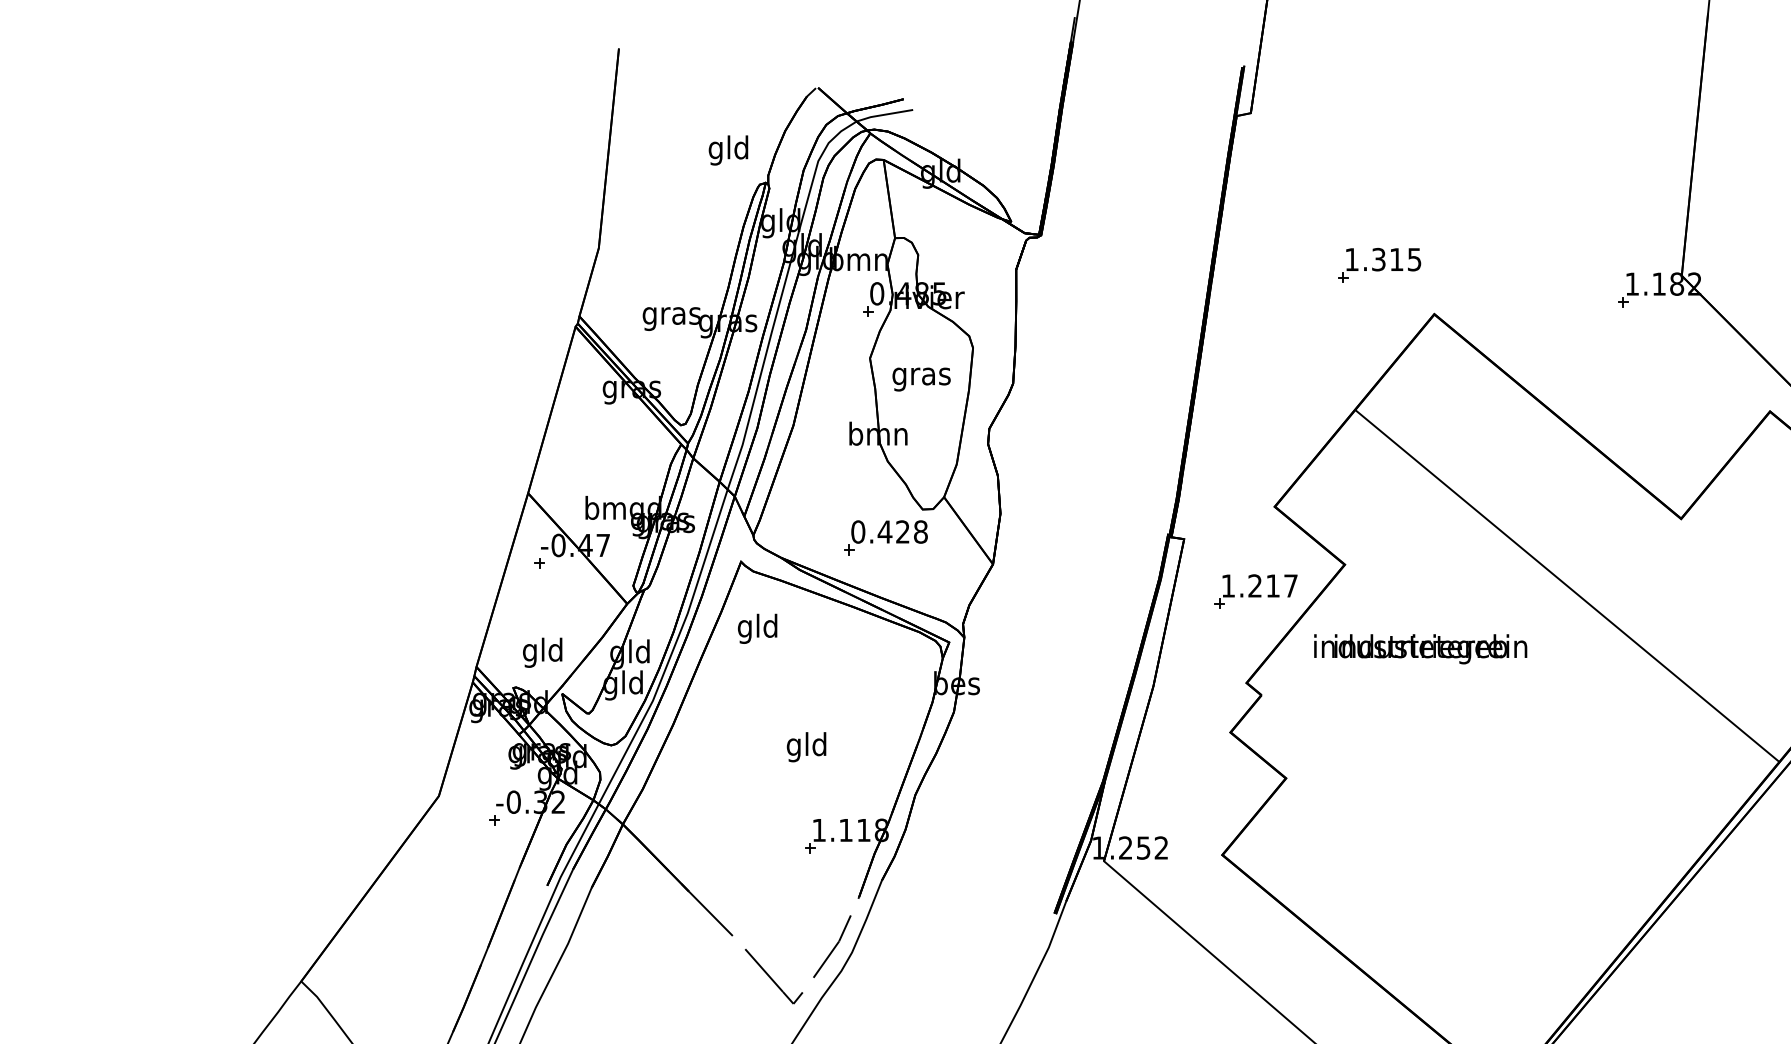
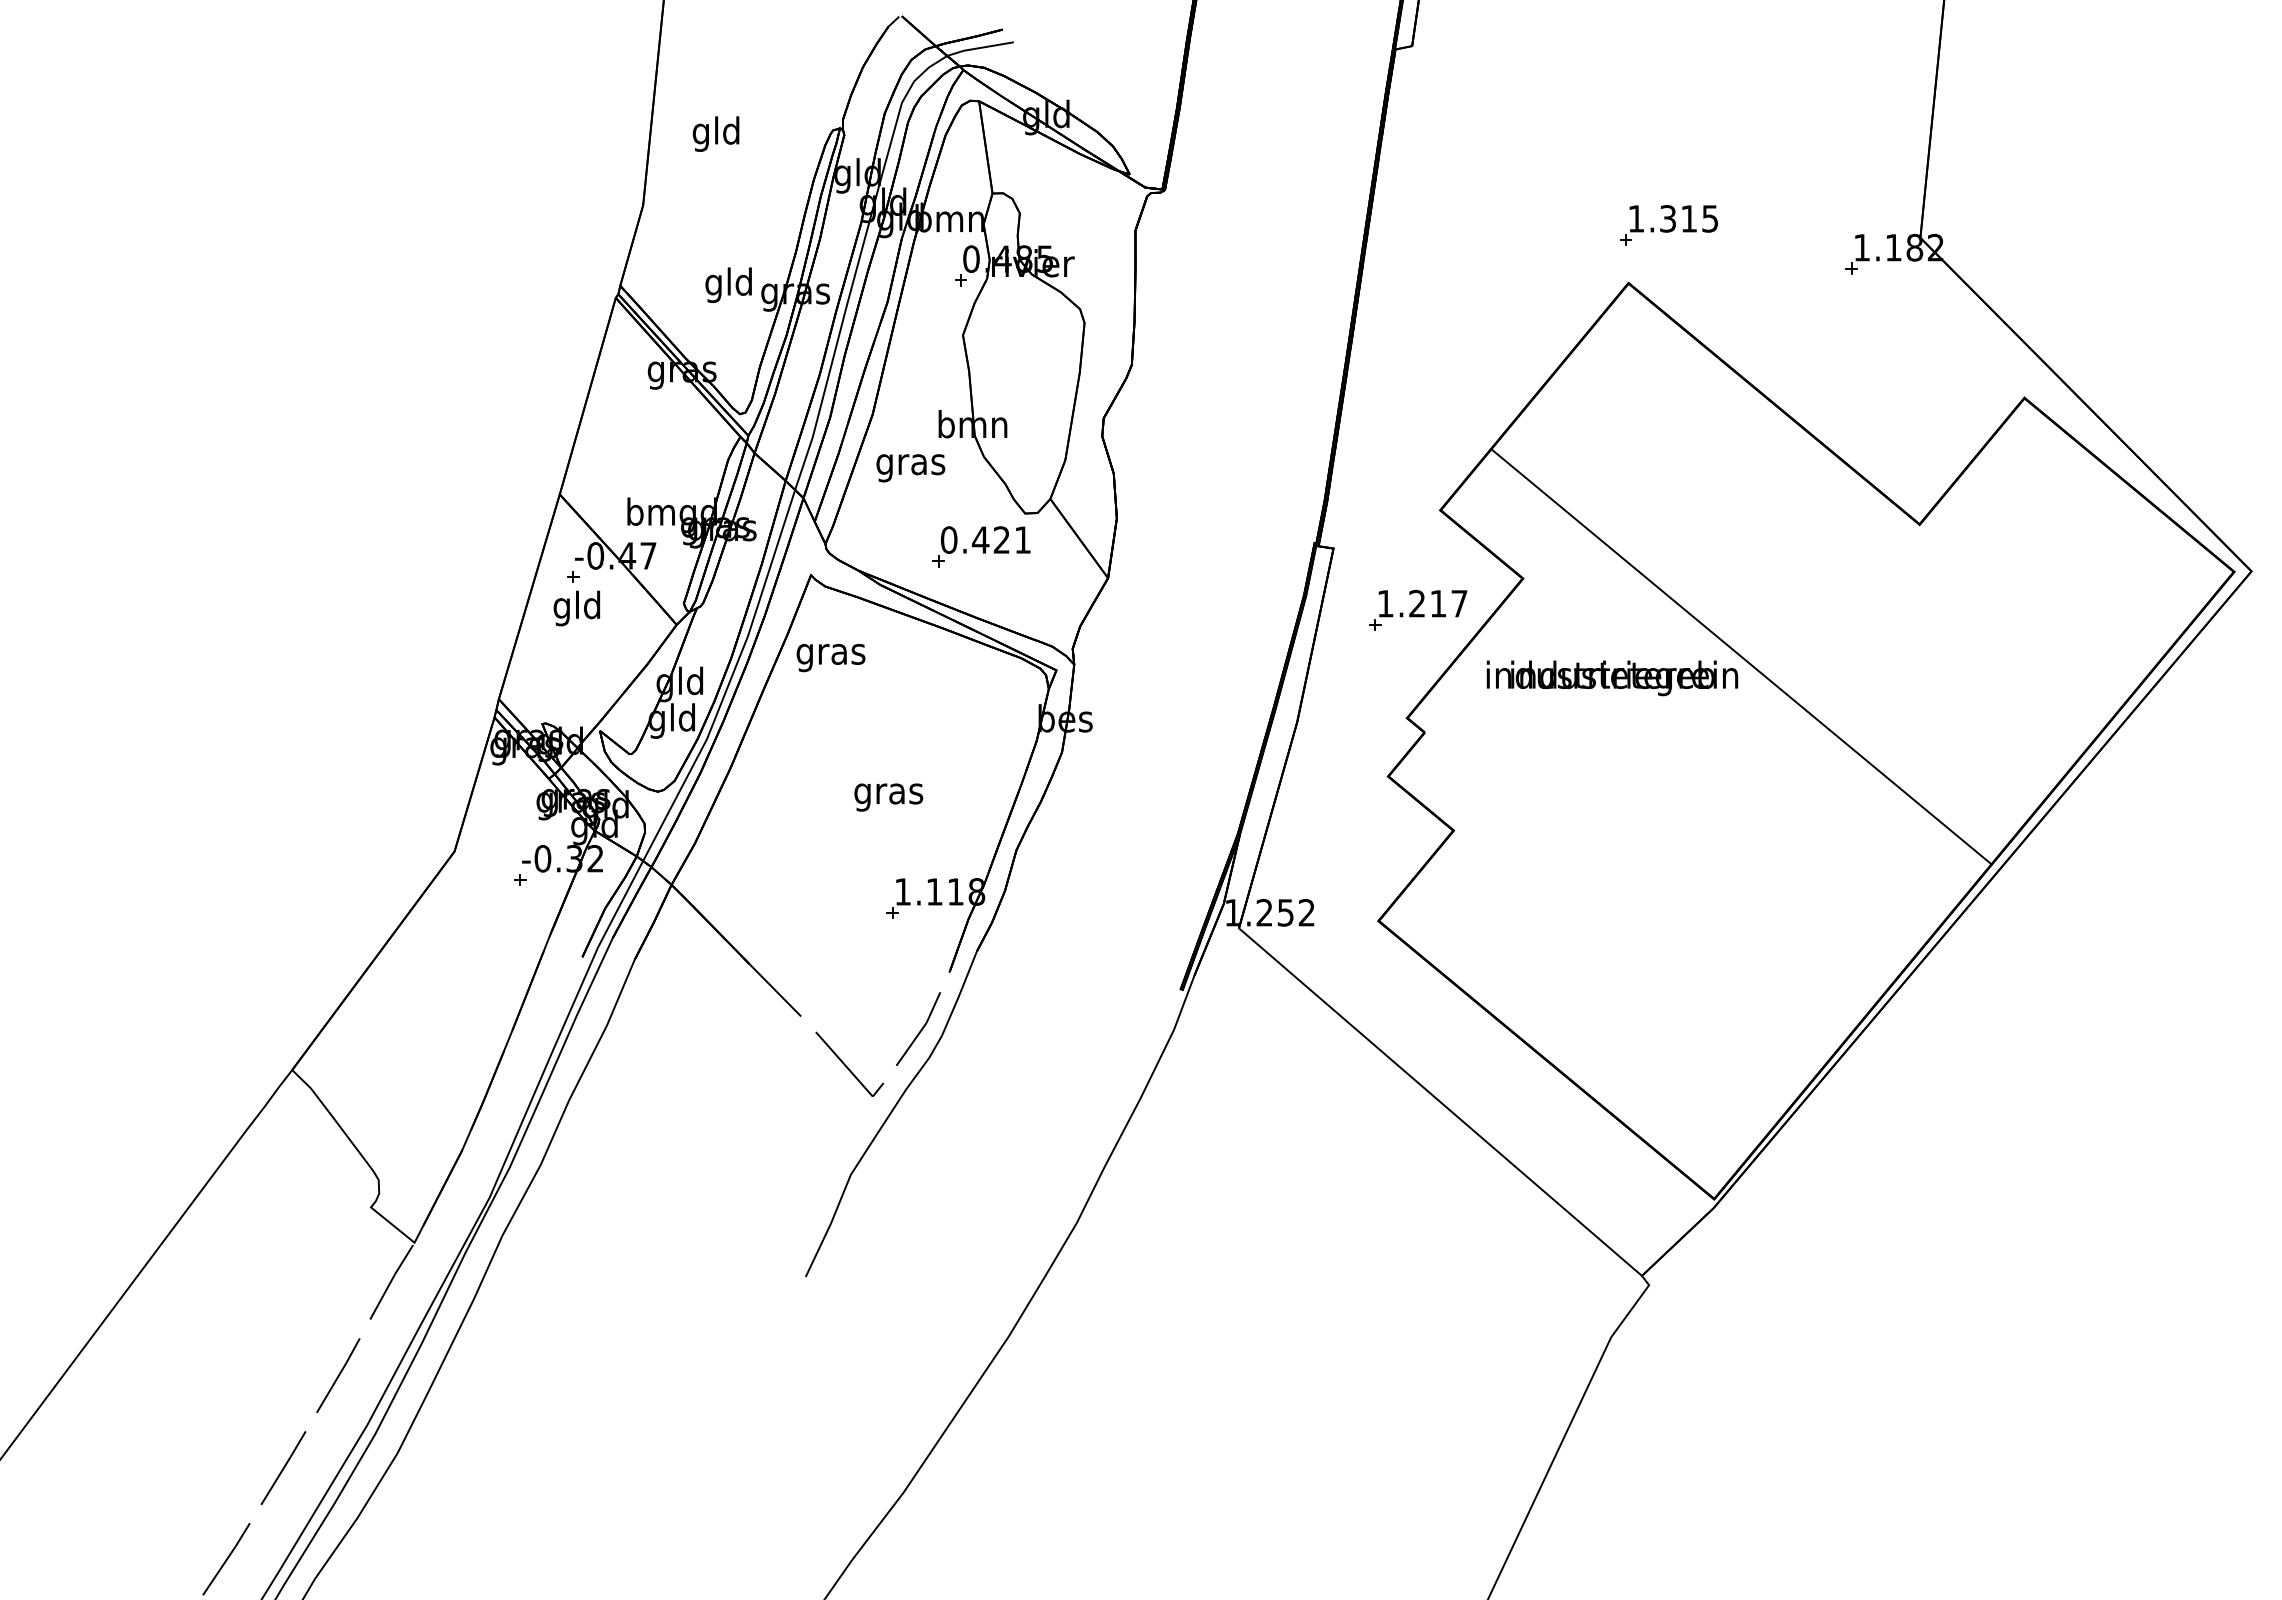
text: (727, 149) -> (715, 133), moved
part: (1379, 265) -> (1668, 225), moved
text: (671, 316) -> (728, 285), gras -> gld
text: (921, 379) -> (910, 468), moved
text: (920, 531) -> (1022, 539), 0.428 -> 0.421
line: (1566, 585) -> (1740, 656), moved
text: (757, 629) -> (830, 654), gld -> gras
text: (542, 652) -> (576, 608), moved
text: (806, 746) -> (888, 793), gld -> gras

